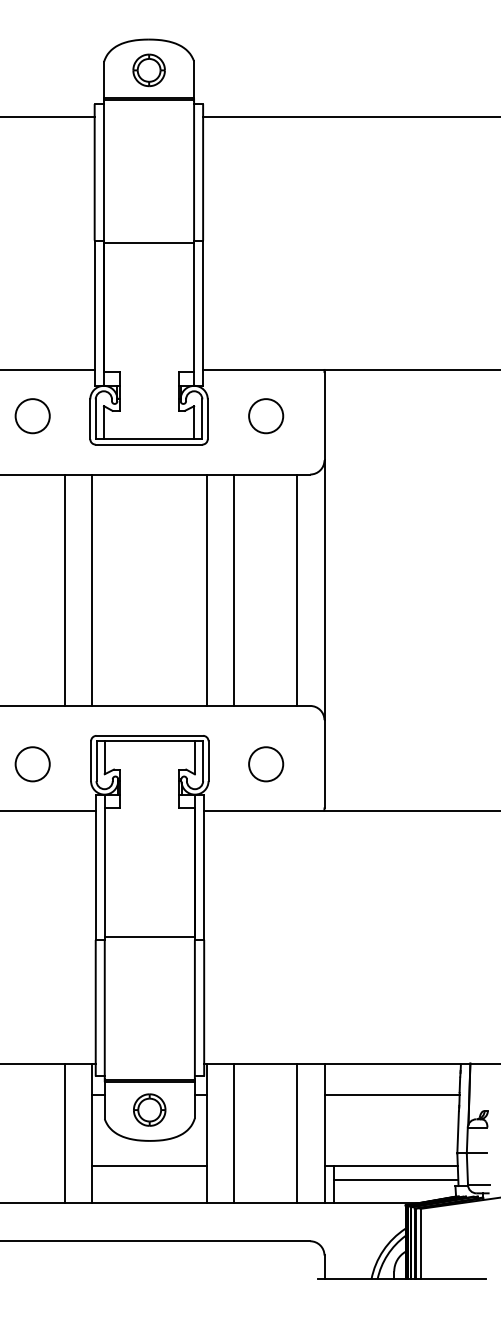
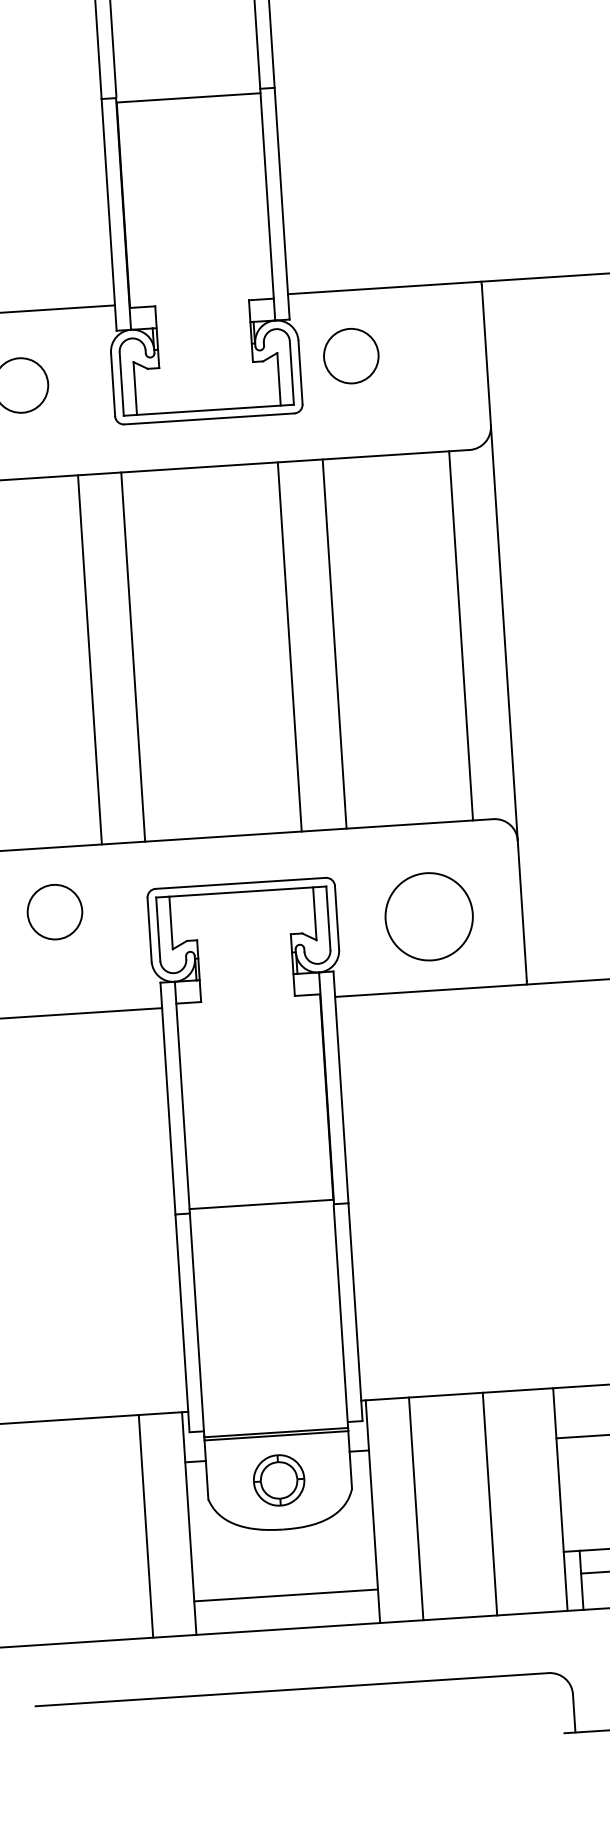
circle: (266, 416) -> (351, 356), moved
line: (207, 589) -> (290, 645), moved
line: (234, 589) -> (335, 642), moved
circle: (32, 764) -> (54, 912), moved
circle: (266, 764) -> (429, 917), size x1.6
line: (297, 1133) -> (490, 1504), moved
line: (149, 1166) -> (286, 1595), moved

